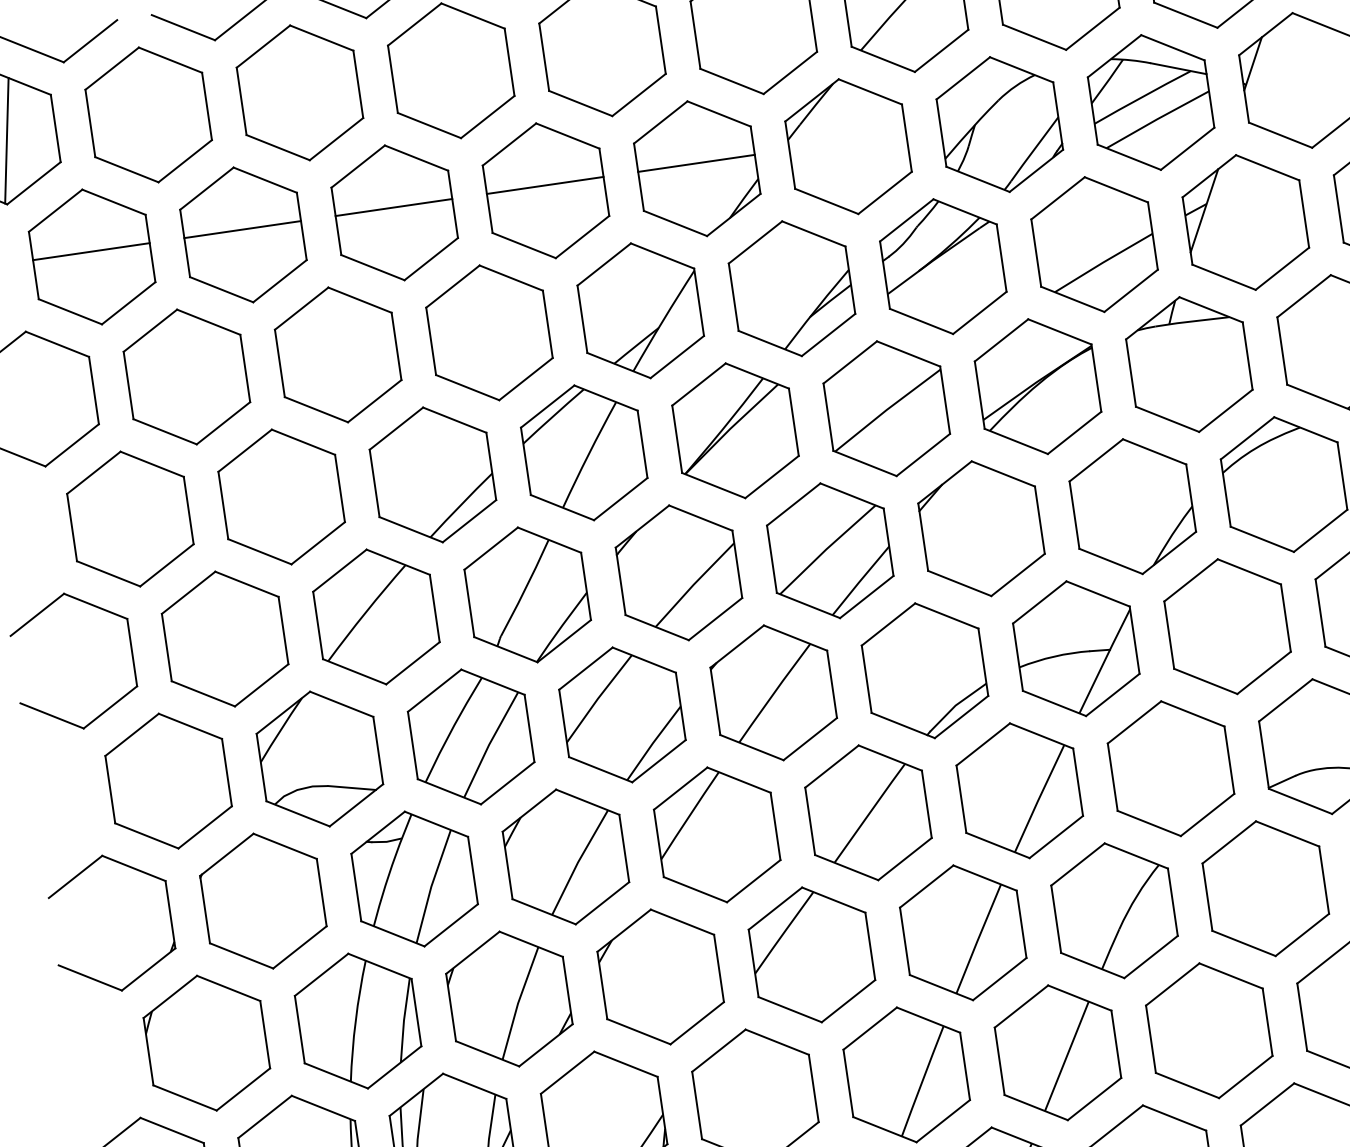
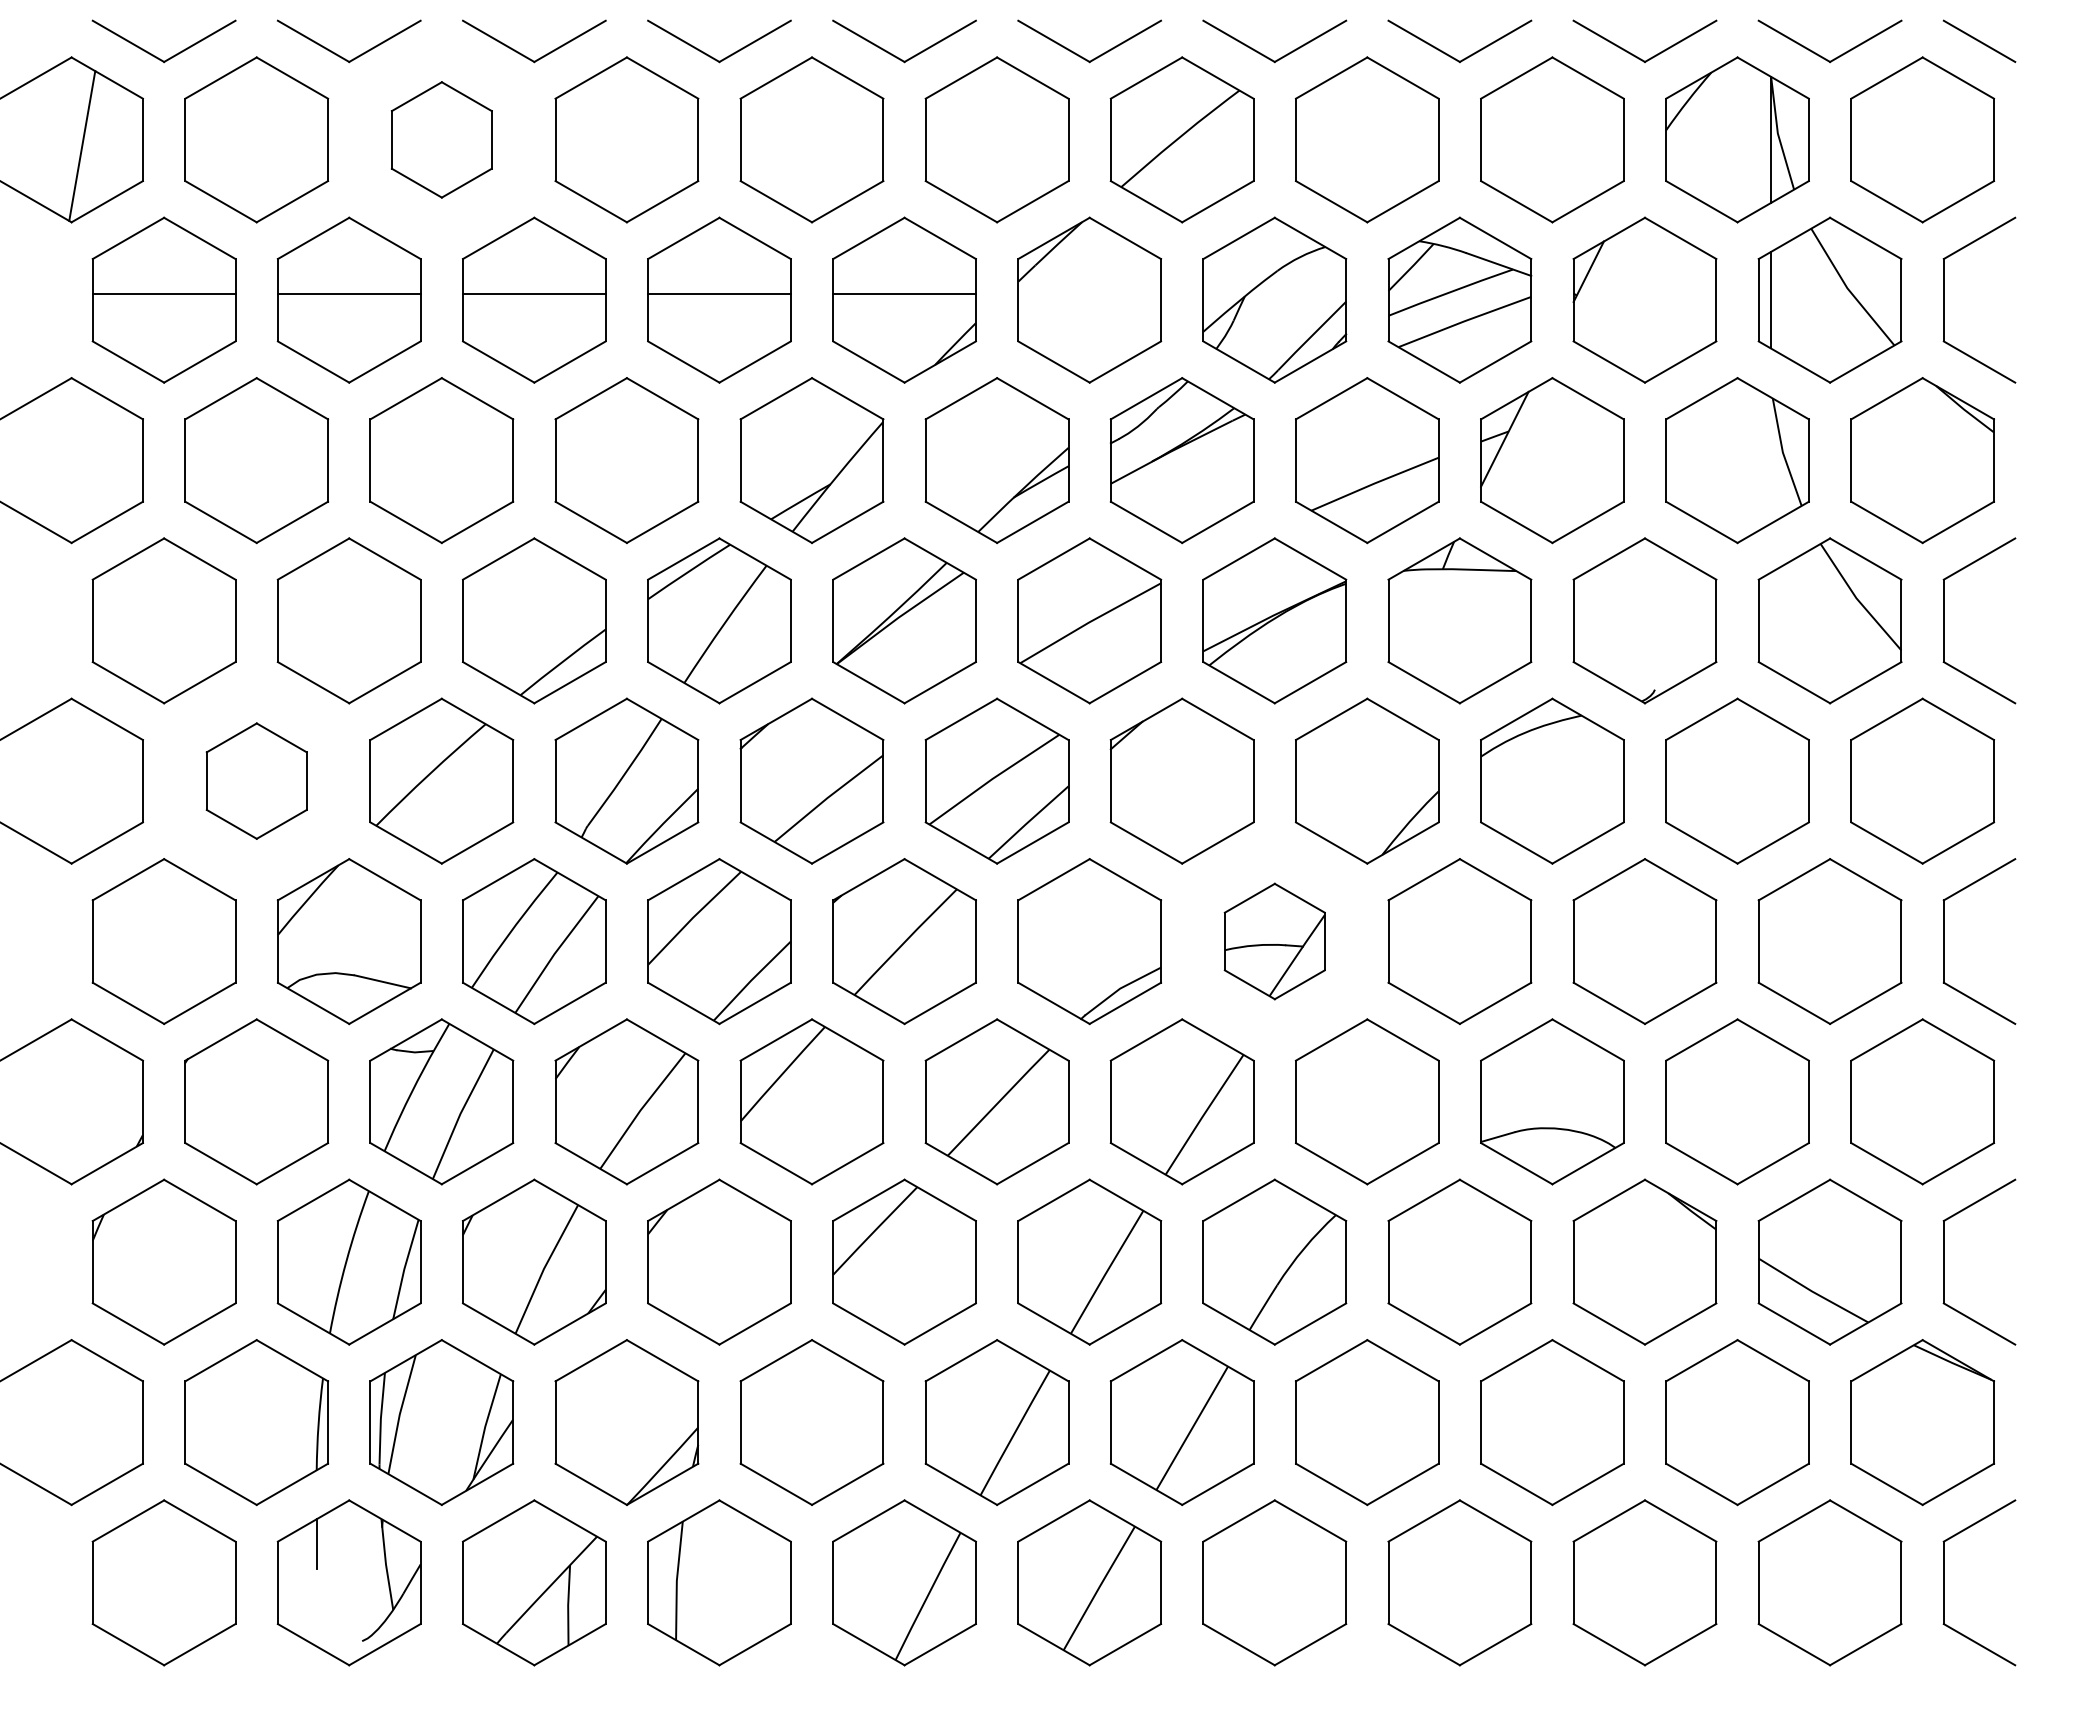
part: (299, 92) -> (441, 139), size x0.7
part: (224, 638) -> (256, 780), size x0.7
part: (1076, 648) -> (1274, 941), size x0.7

